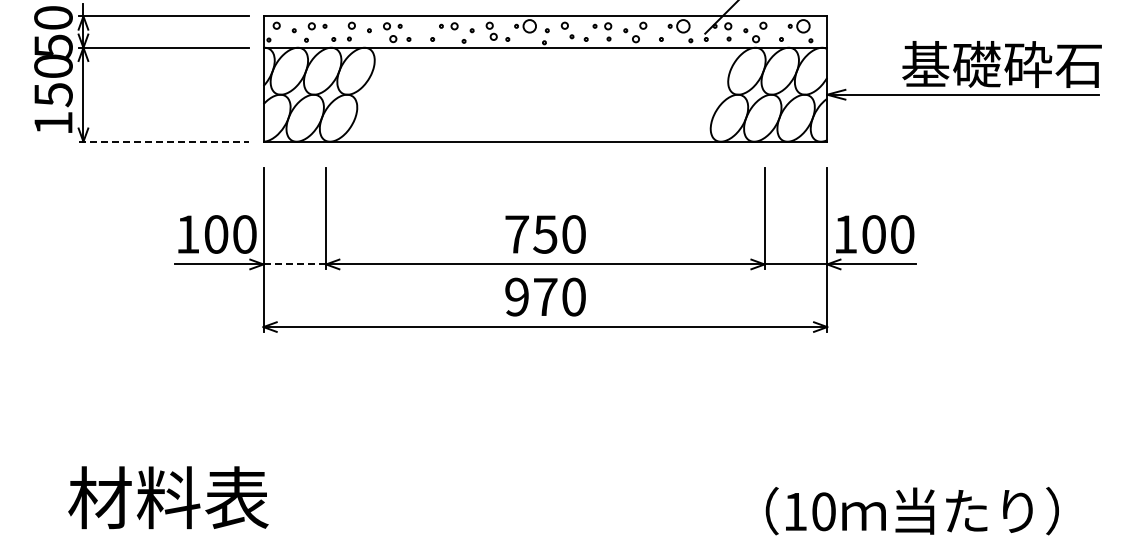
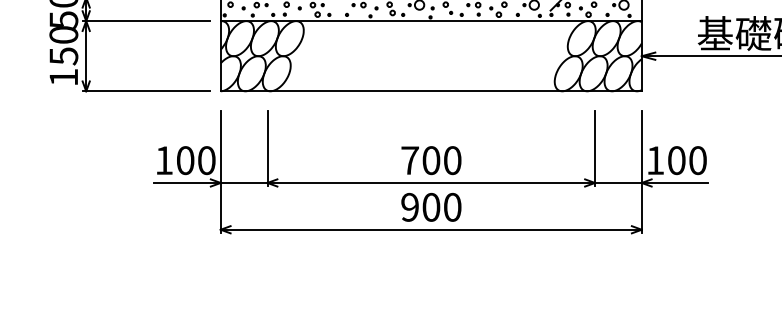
line: (164, 141) -> (146, 91), dashed -> solid
text: (545, 234) -> (431, 160), 750 -> 700
line: (295, 264) -> (244, 183), dashed -> solid
text: (545, 296) -> (431, 206), 970 -> 900

